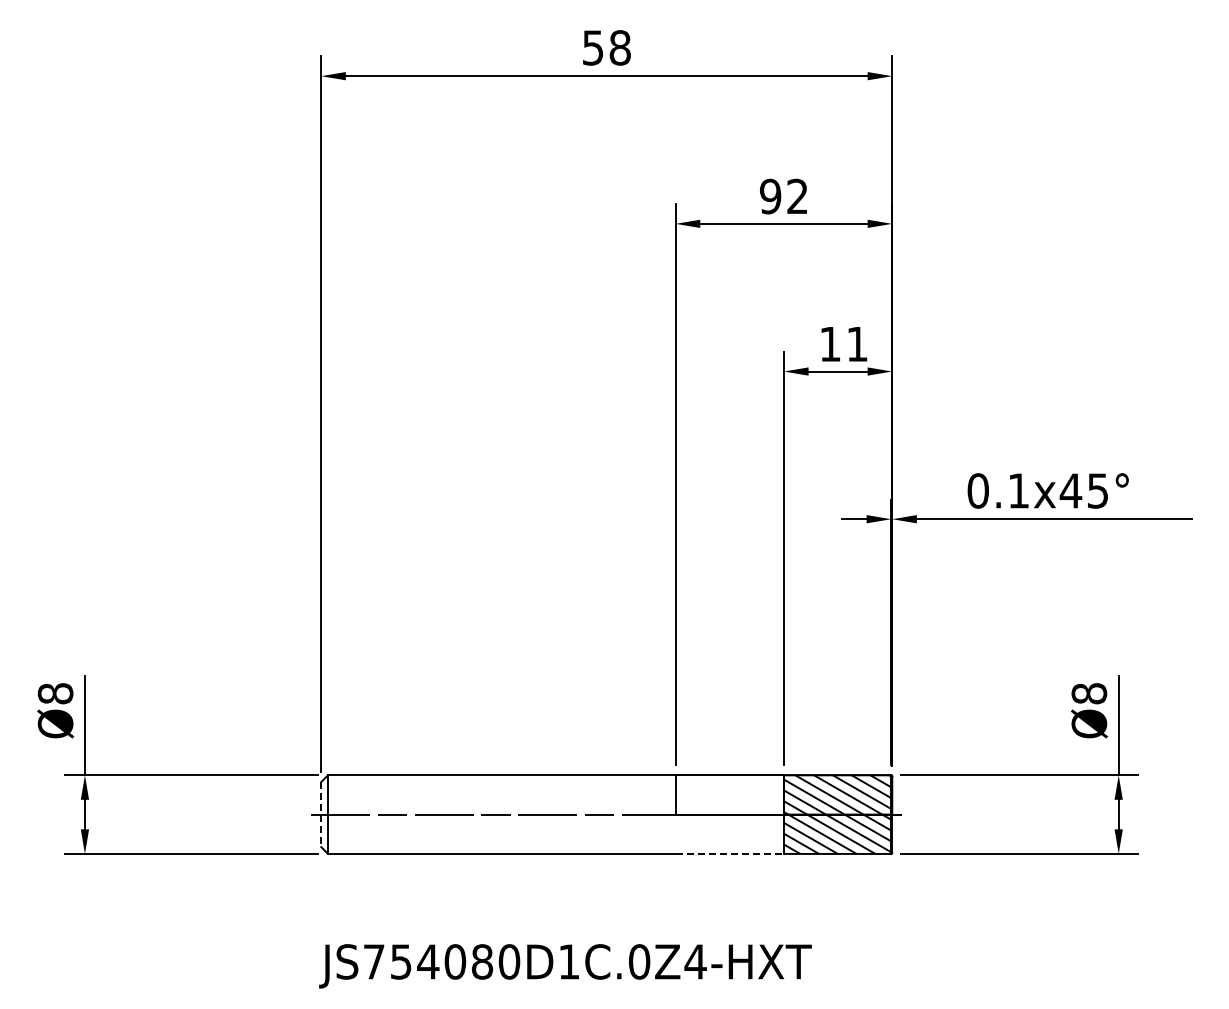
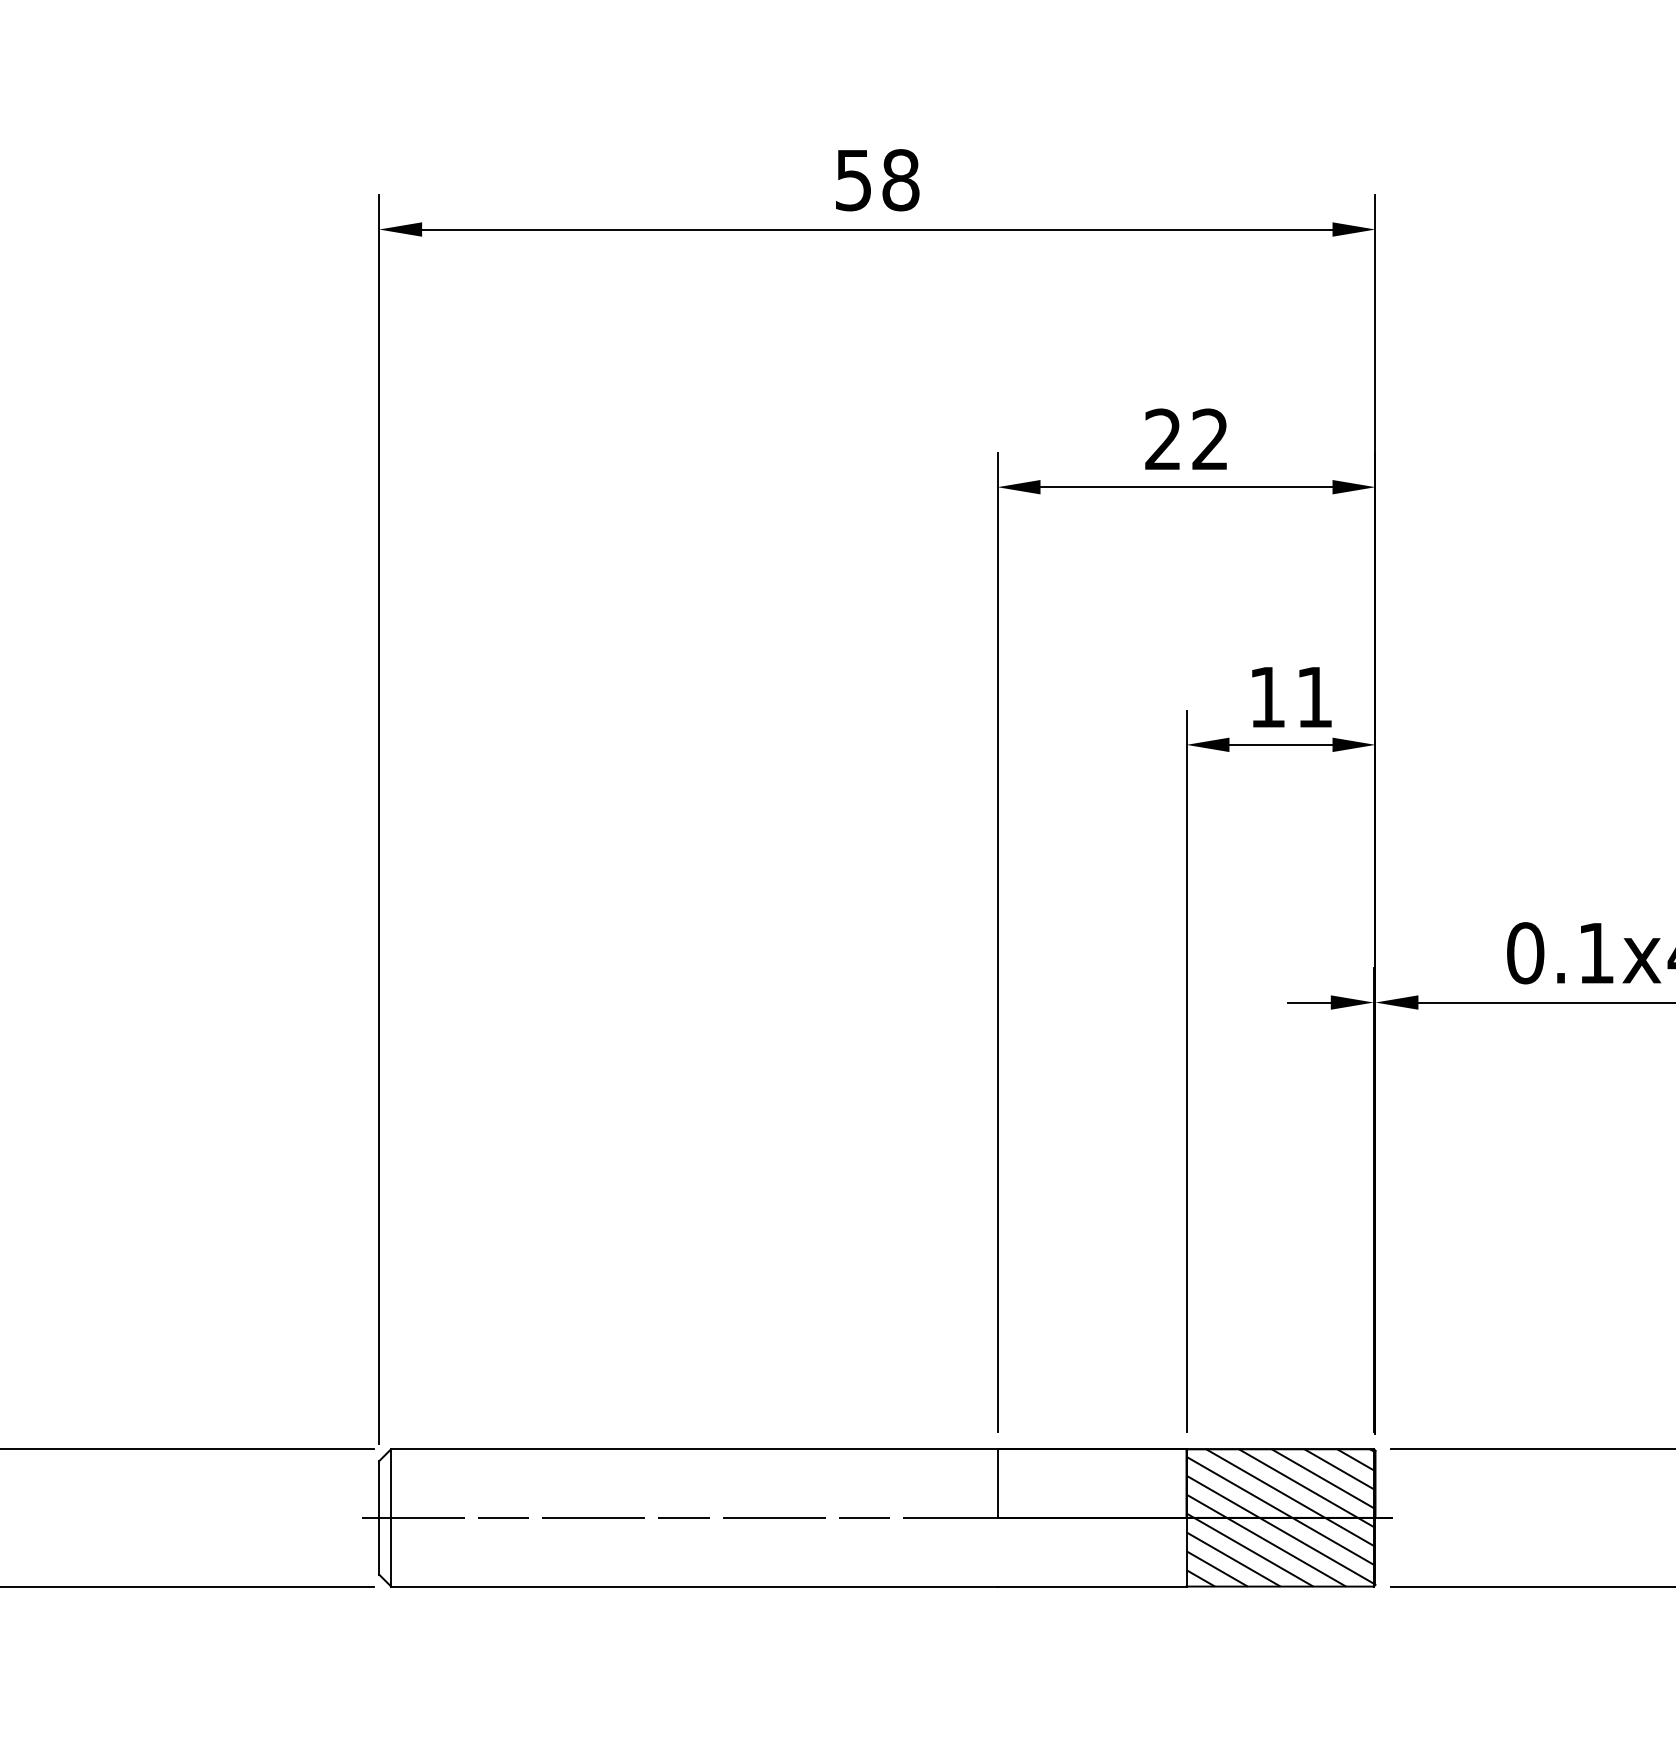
text: (770, 196) -> (1163, 439), 92 -> 22
line: (321, 815) -> (379, 1519), dashed -> solid
line: (730, 853) -> (1093, 1585), dashed -> solid

